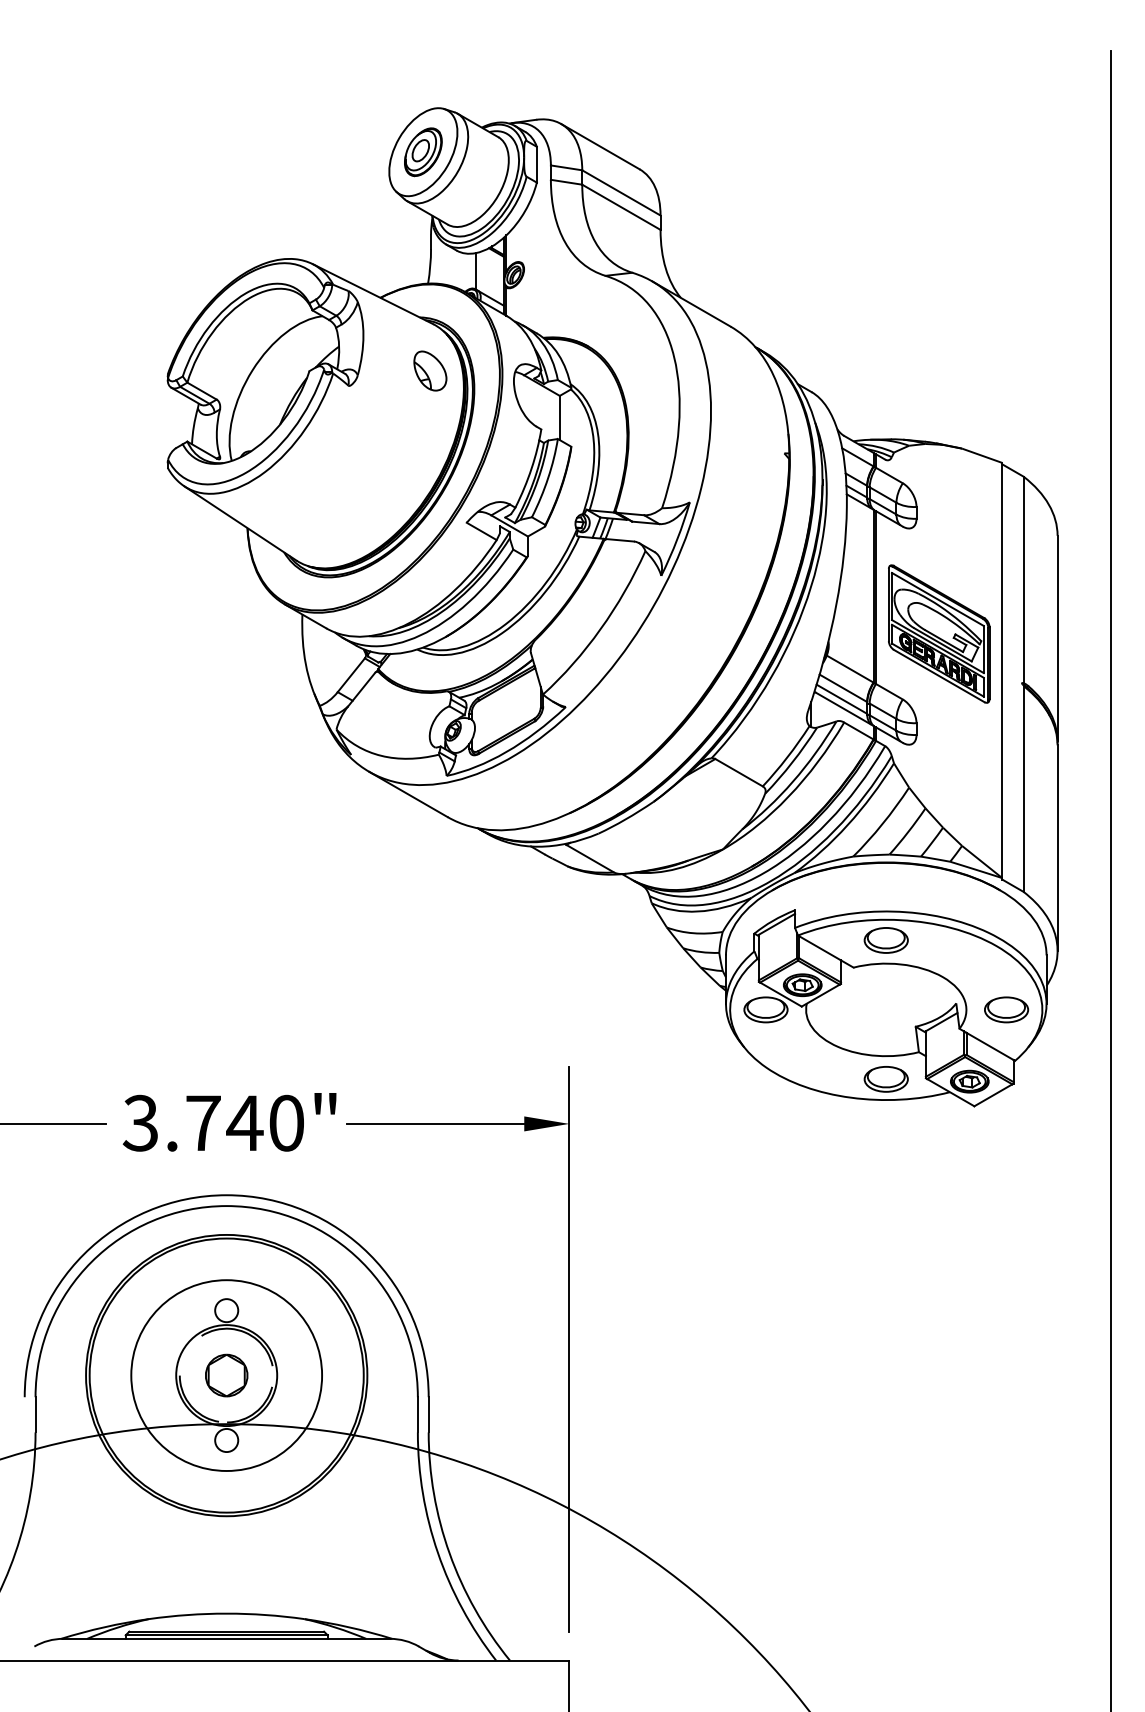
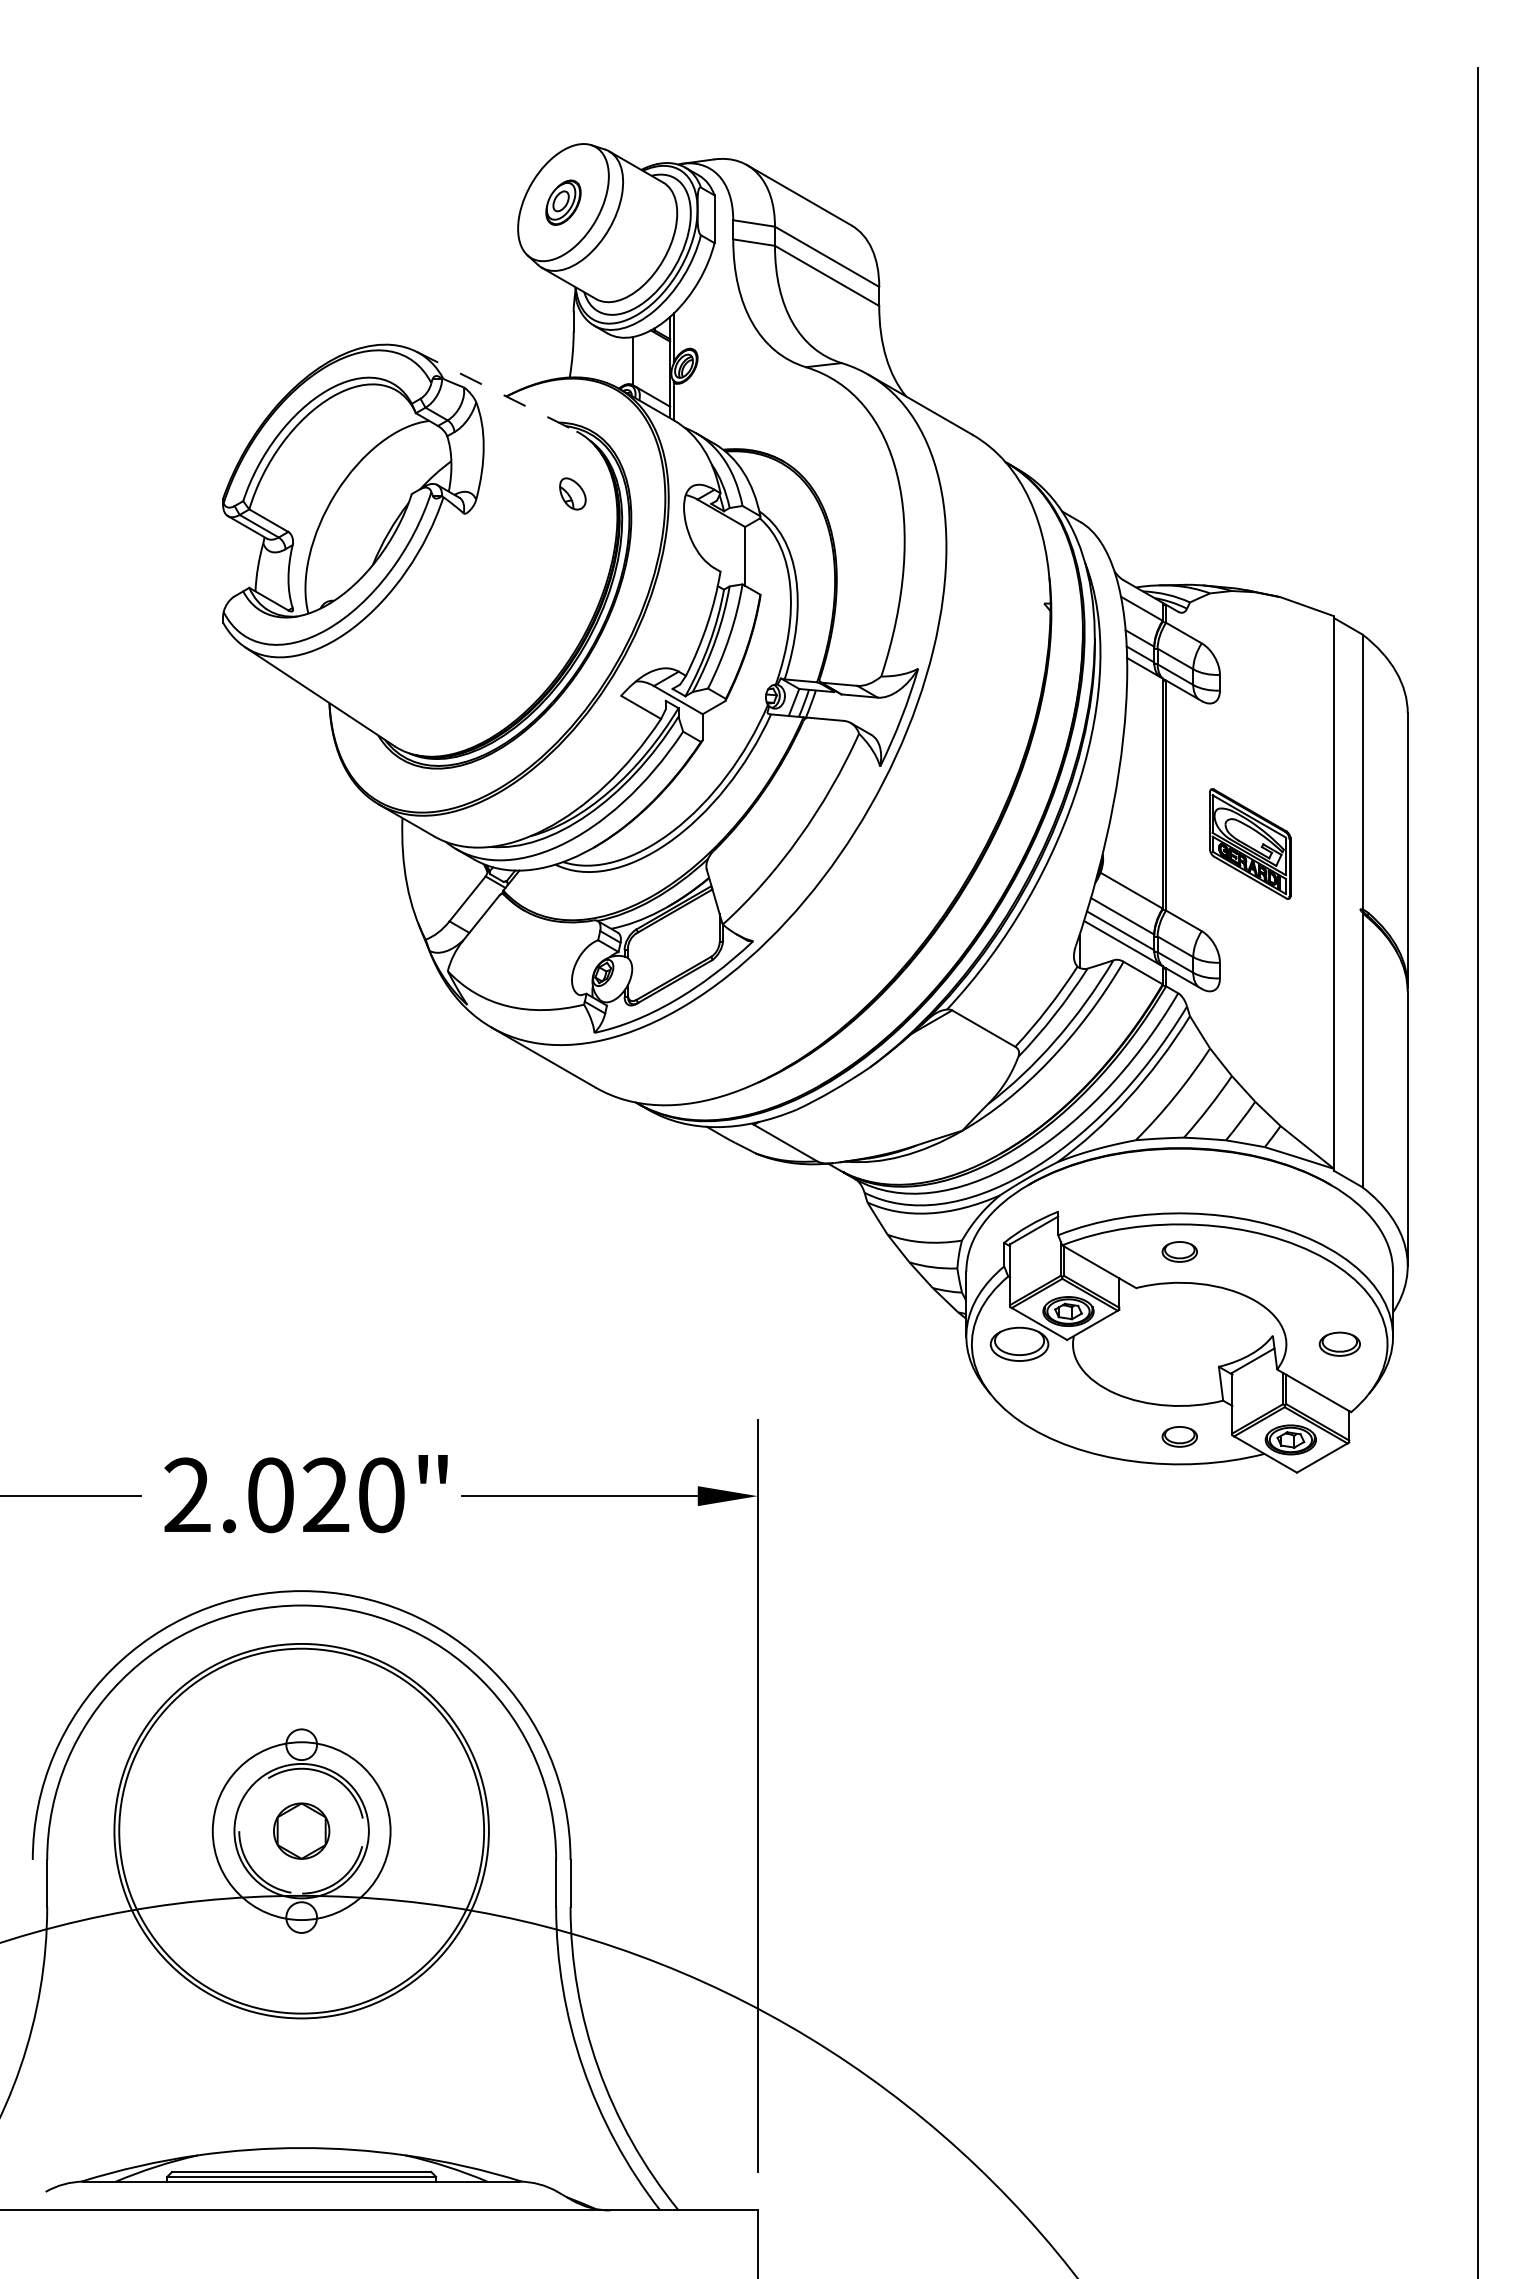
part: (423, 152) -> (563, 202), size x0.7
line: (373, 294) -> (496, 391), solid -> dashed
part: (430, 370) -> (572, 493), size x0.6
part: (939, 633) -> (1250, 843), size x0.6
part: (886, 940) -> (1179, 1251), size x0.6
part: (1006, 1009) -> (1339, 1343), size x0.7
part: (886, 1079) -> (1179, 1436), size x0.6
text: (192, 1123) -> (256, 1495), 3.740" -> 2.020"
circle: (226, 1375) -> (301, 1831), size x0.7

